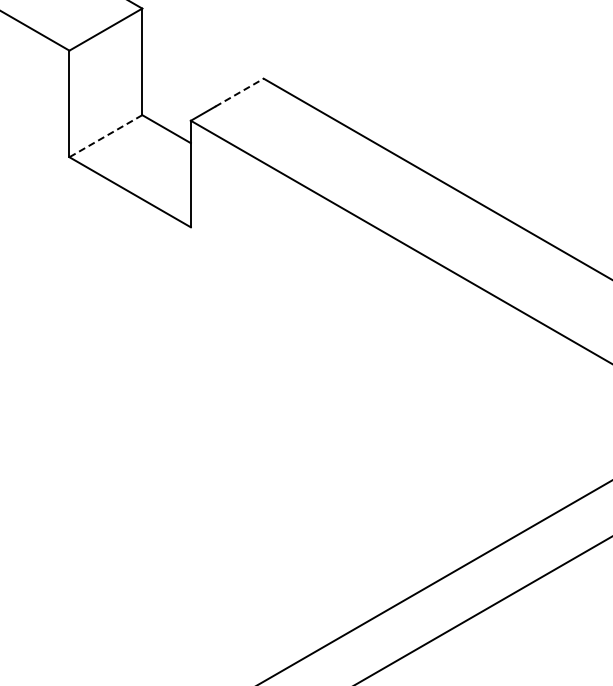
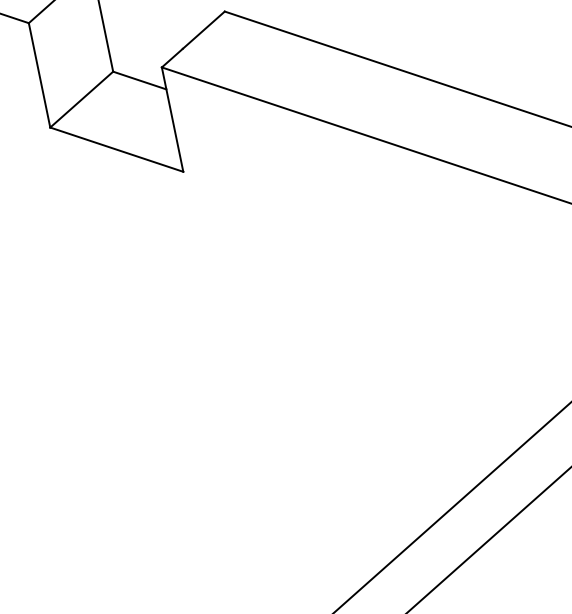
line: (239, 92) -> (203, 29), dashed -> solid
line: (105, 136) -> (81, 100), dashed -> solid

